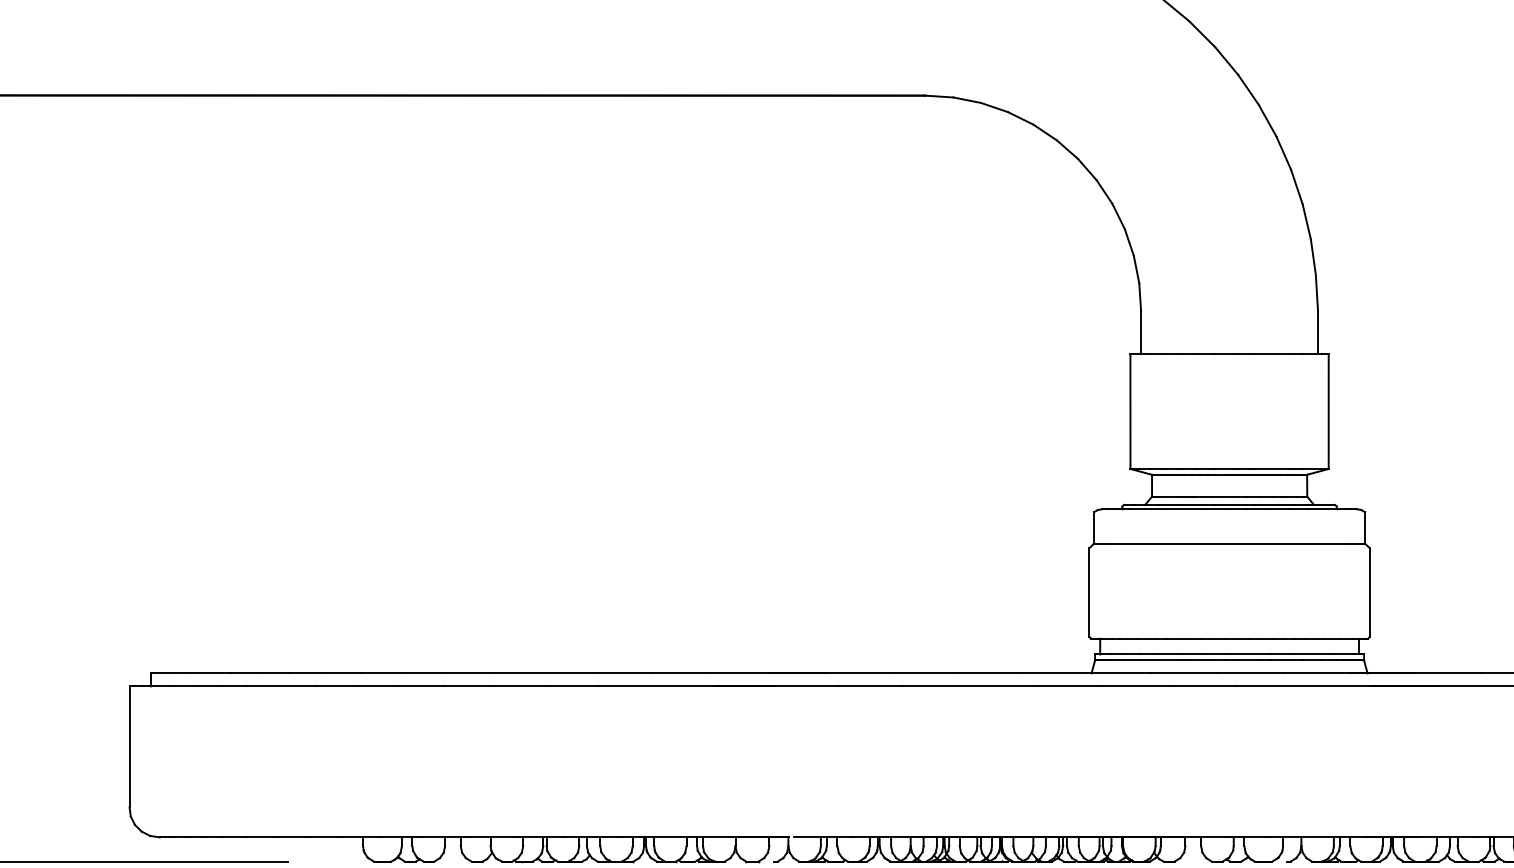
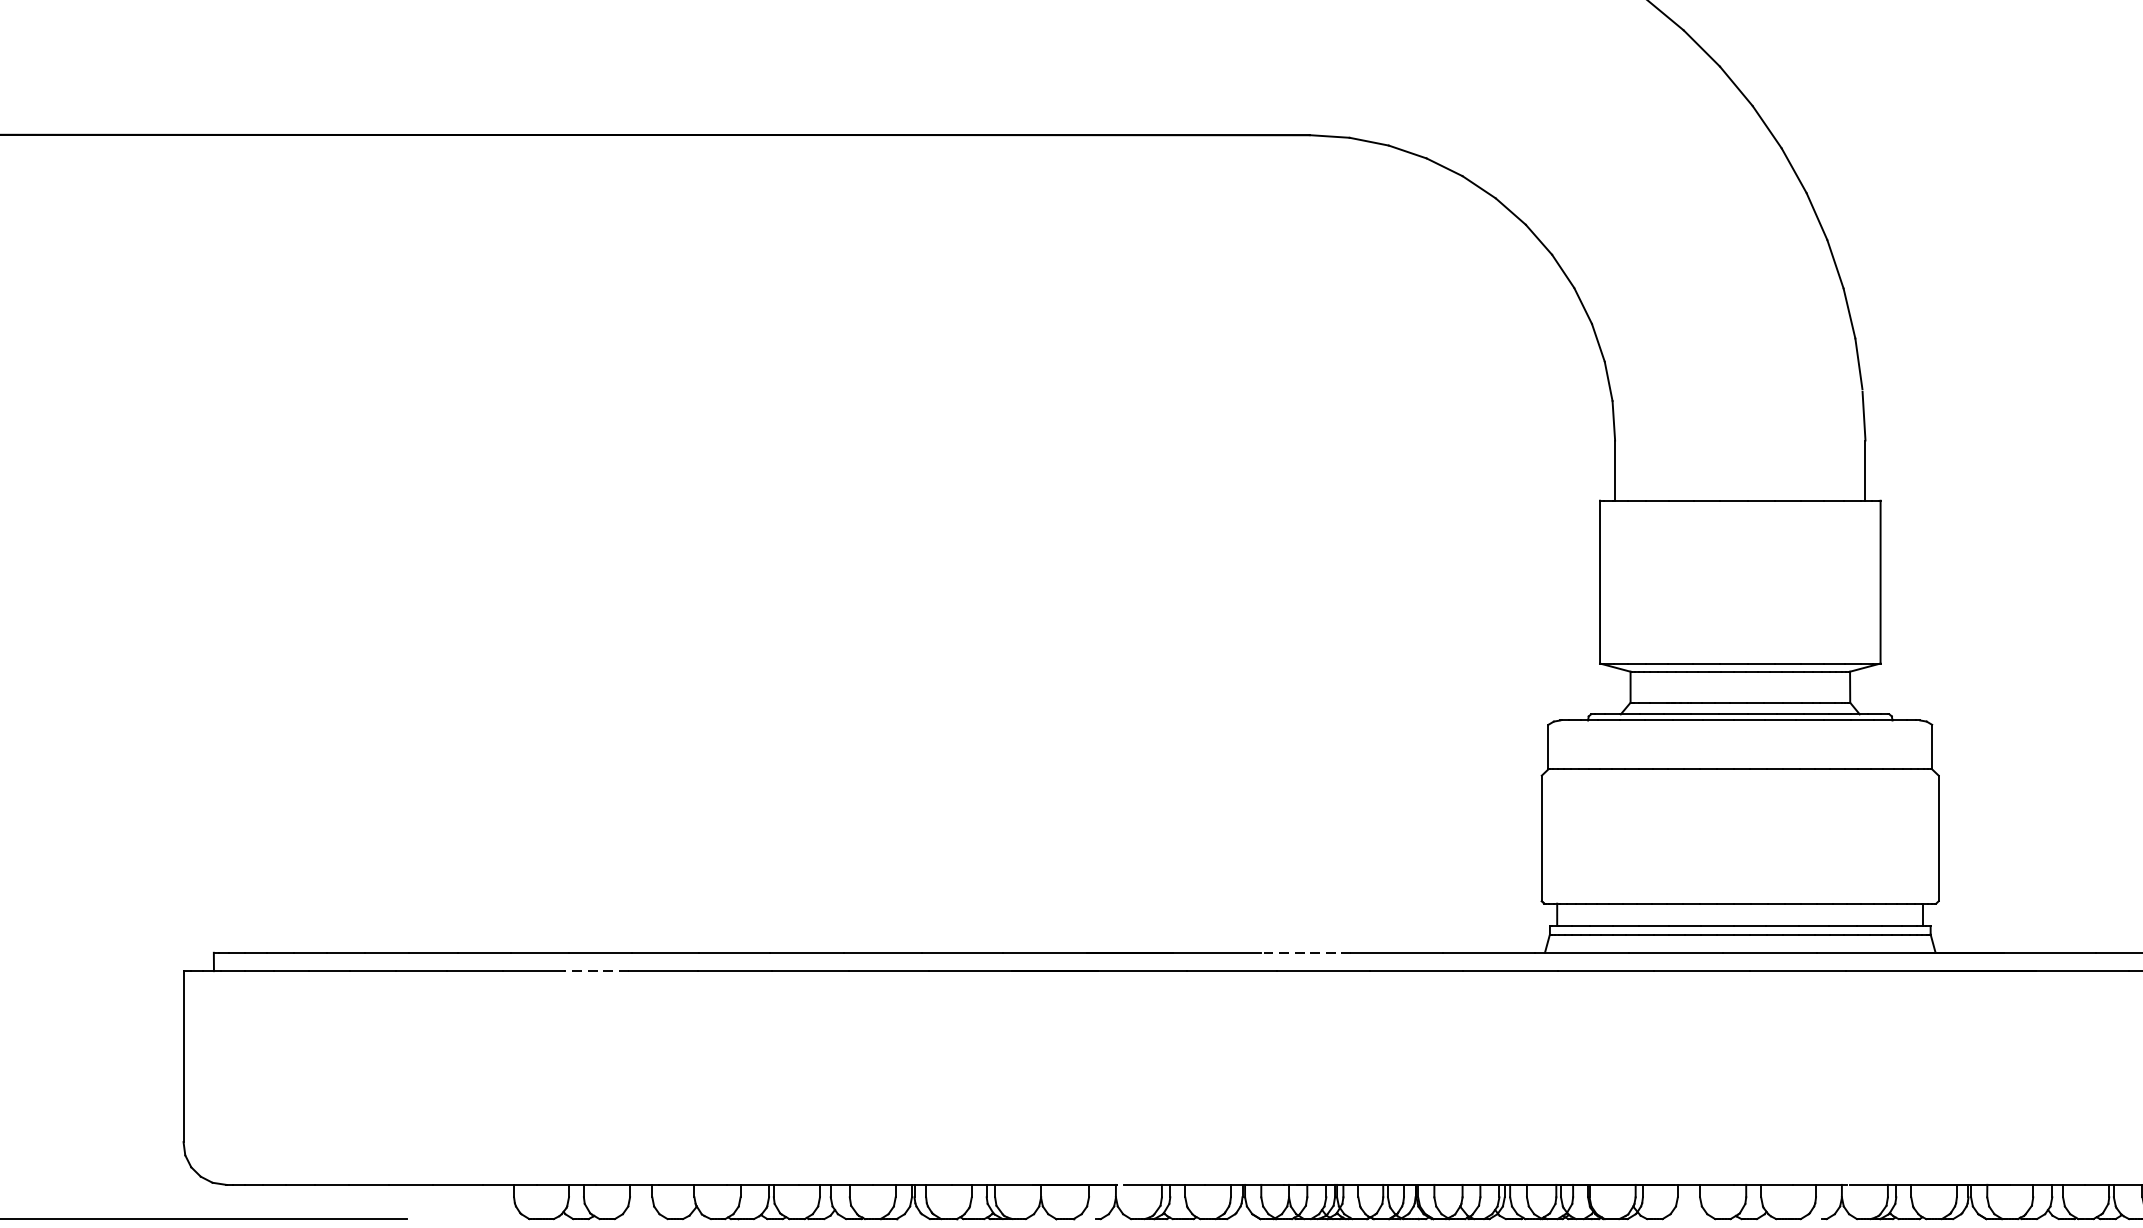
line: (922, 673) -> (1305, 952), solid -> dashed
line: (421, 686) -> (596, 971), solid -> dashed

